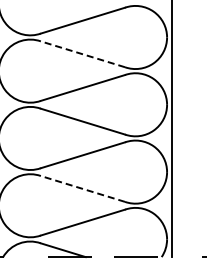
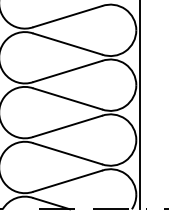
line: (82, 54) -> (67, 44), dashed -> solid
line: (82, 188) -> (67, 153), dashed -> solid

